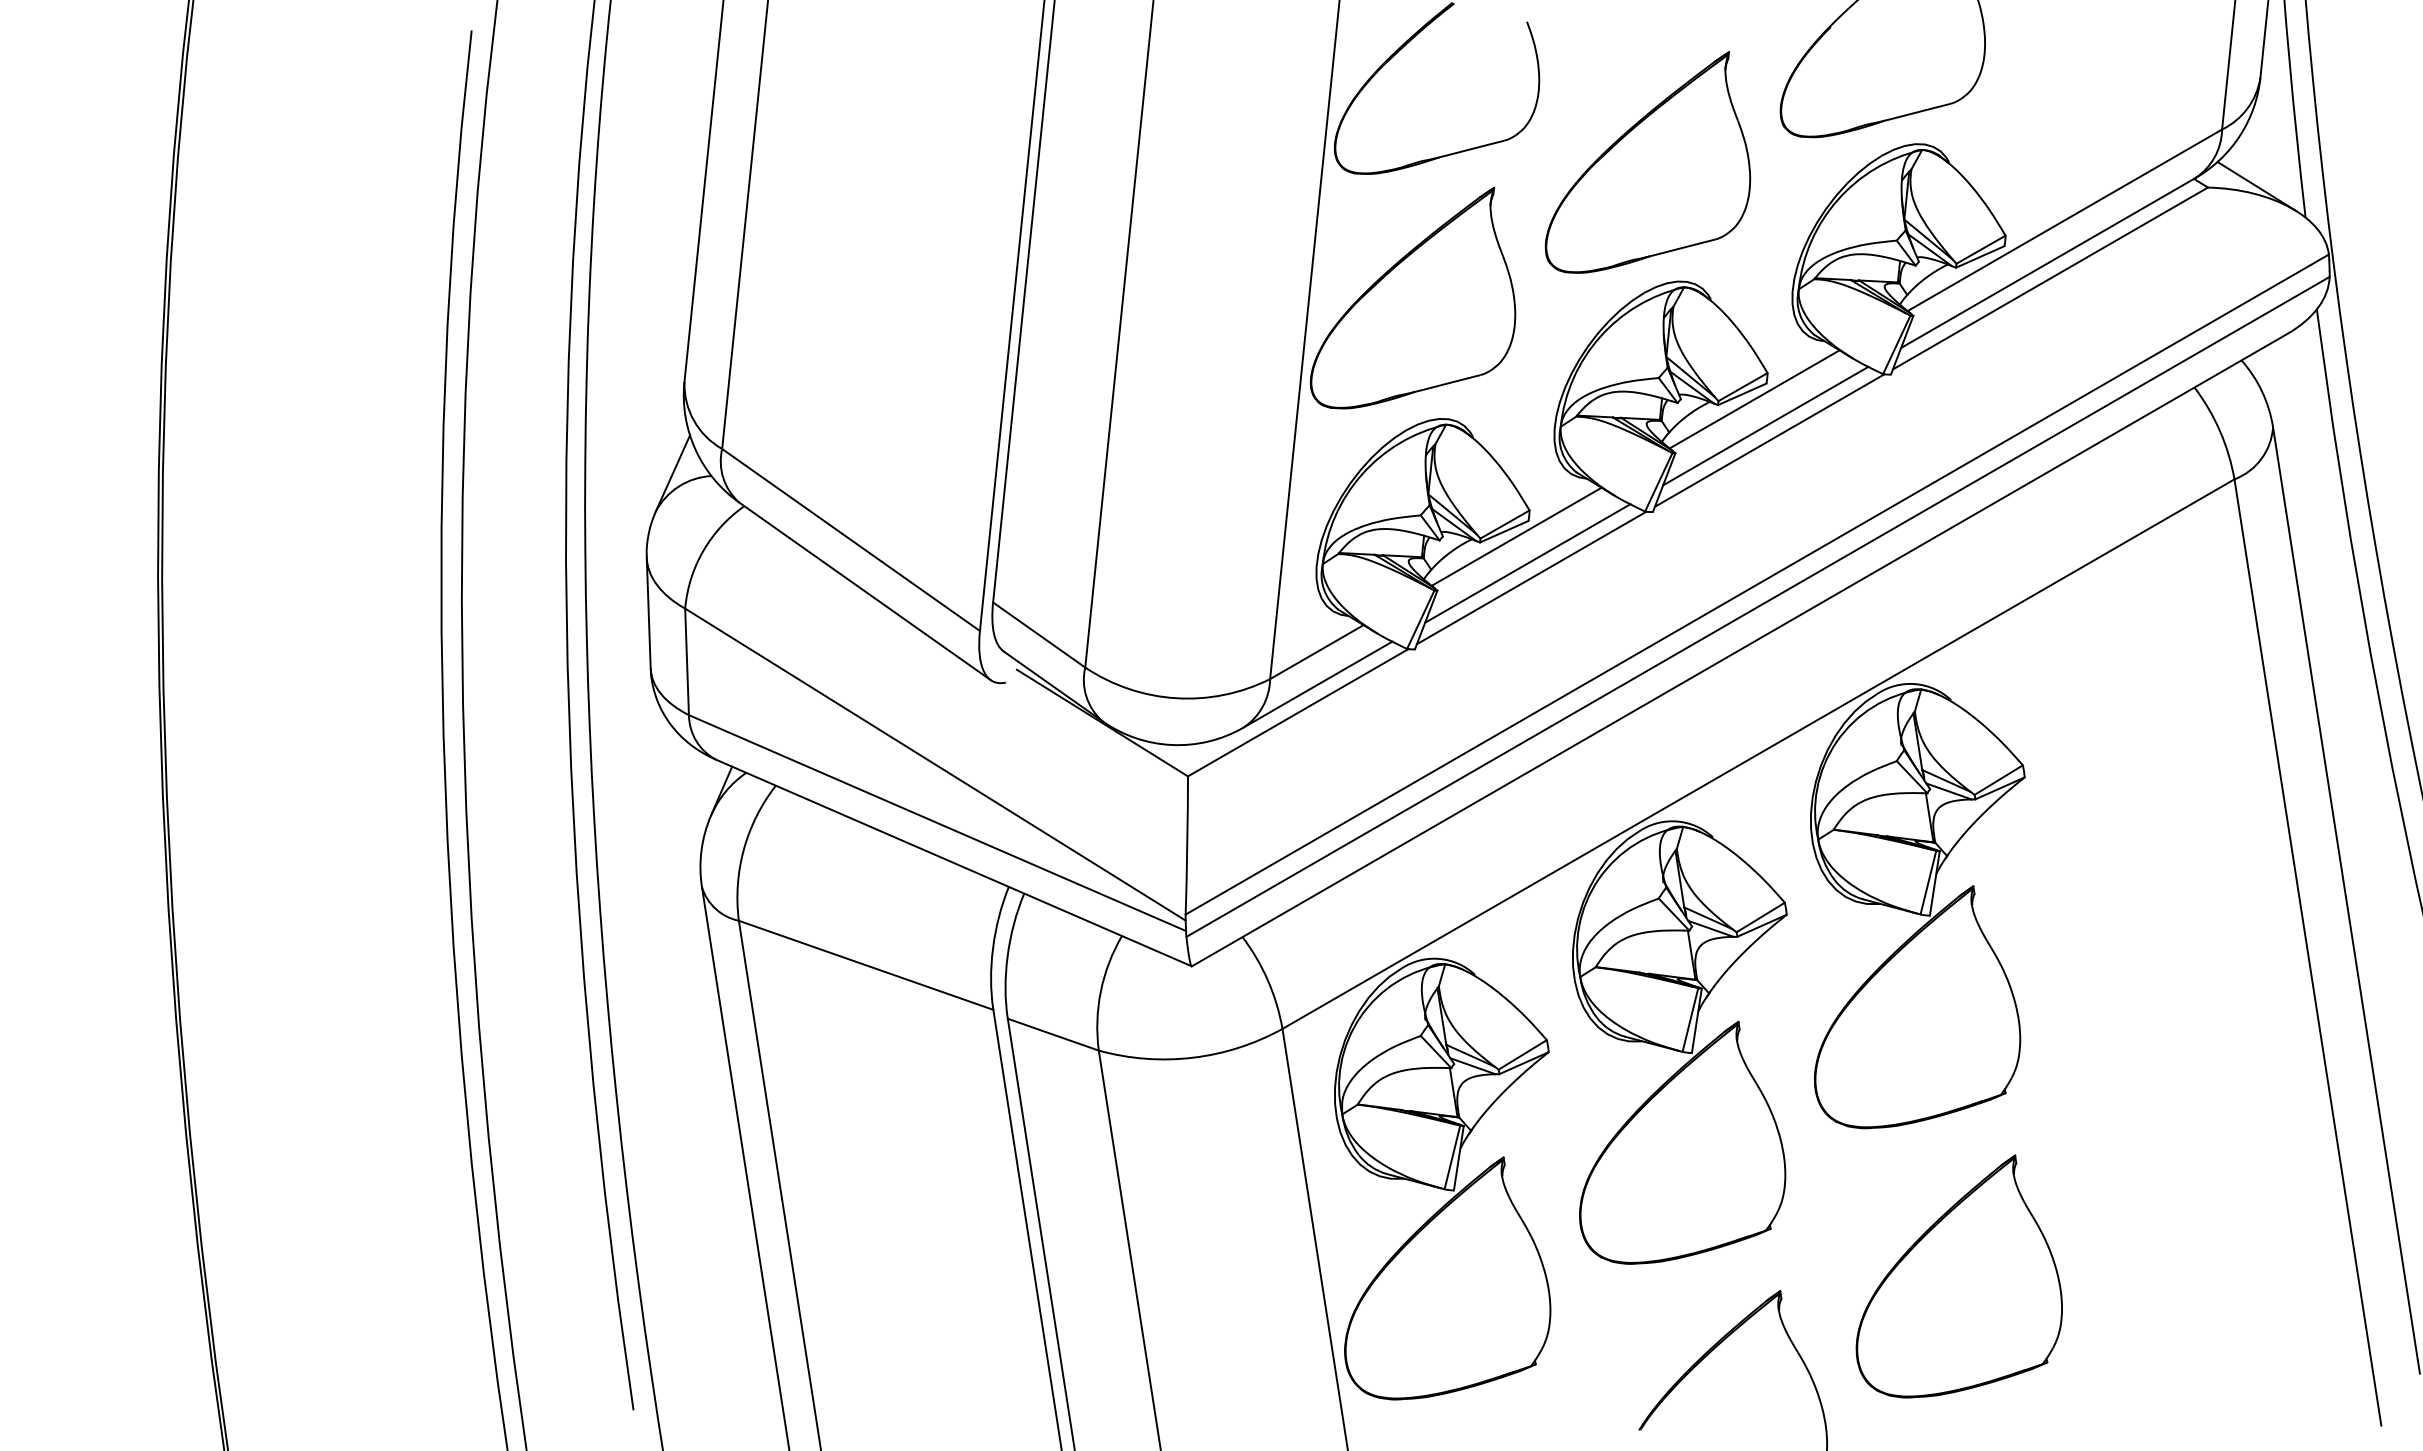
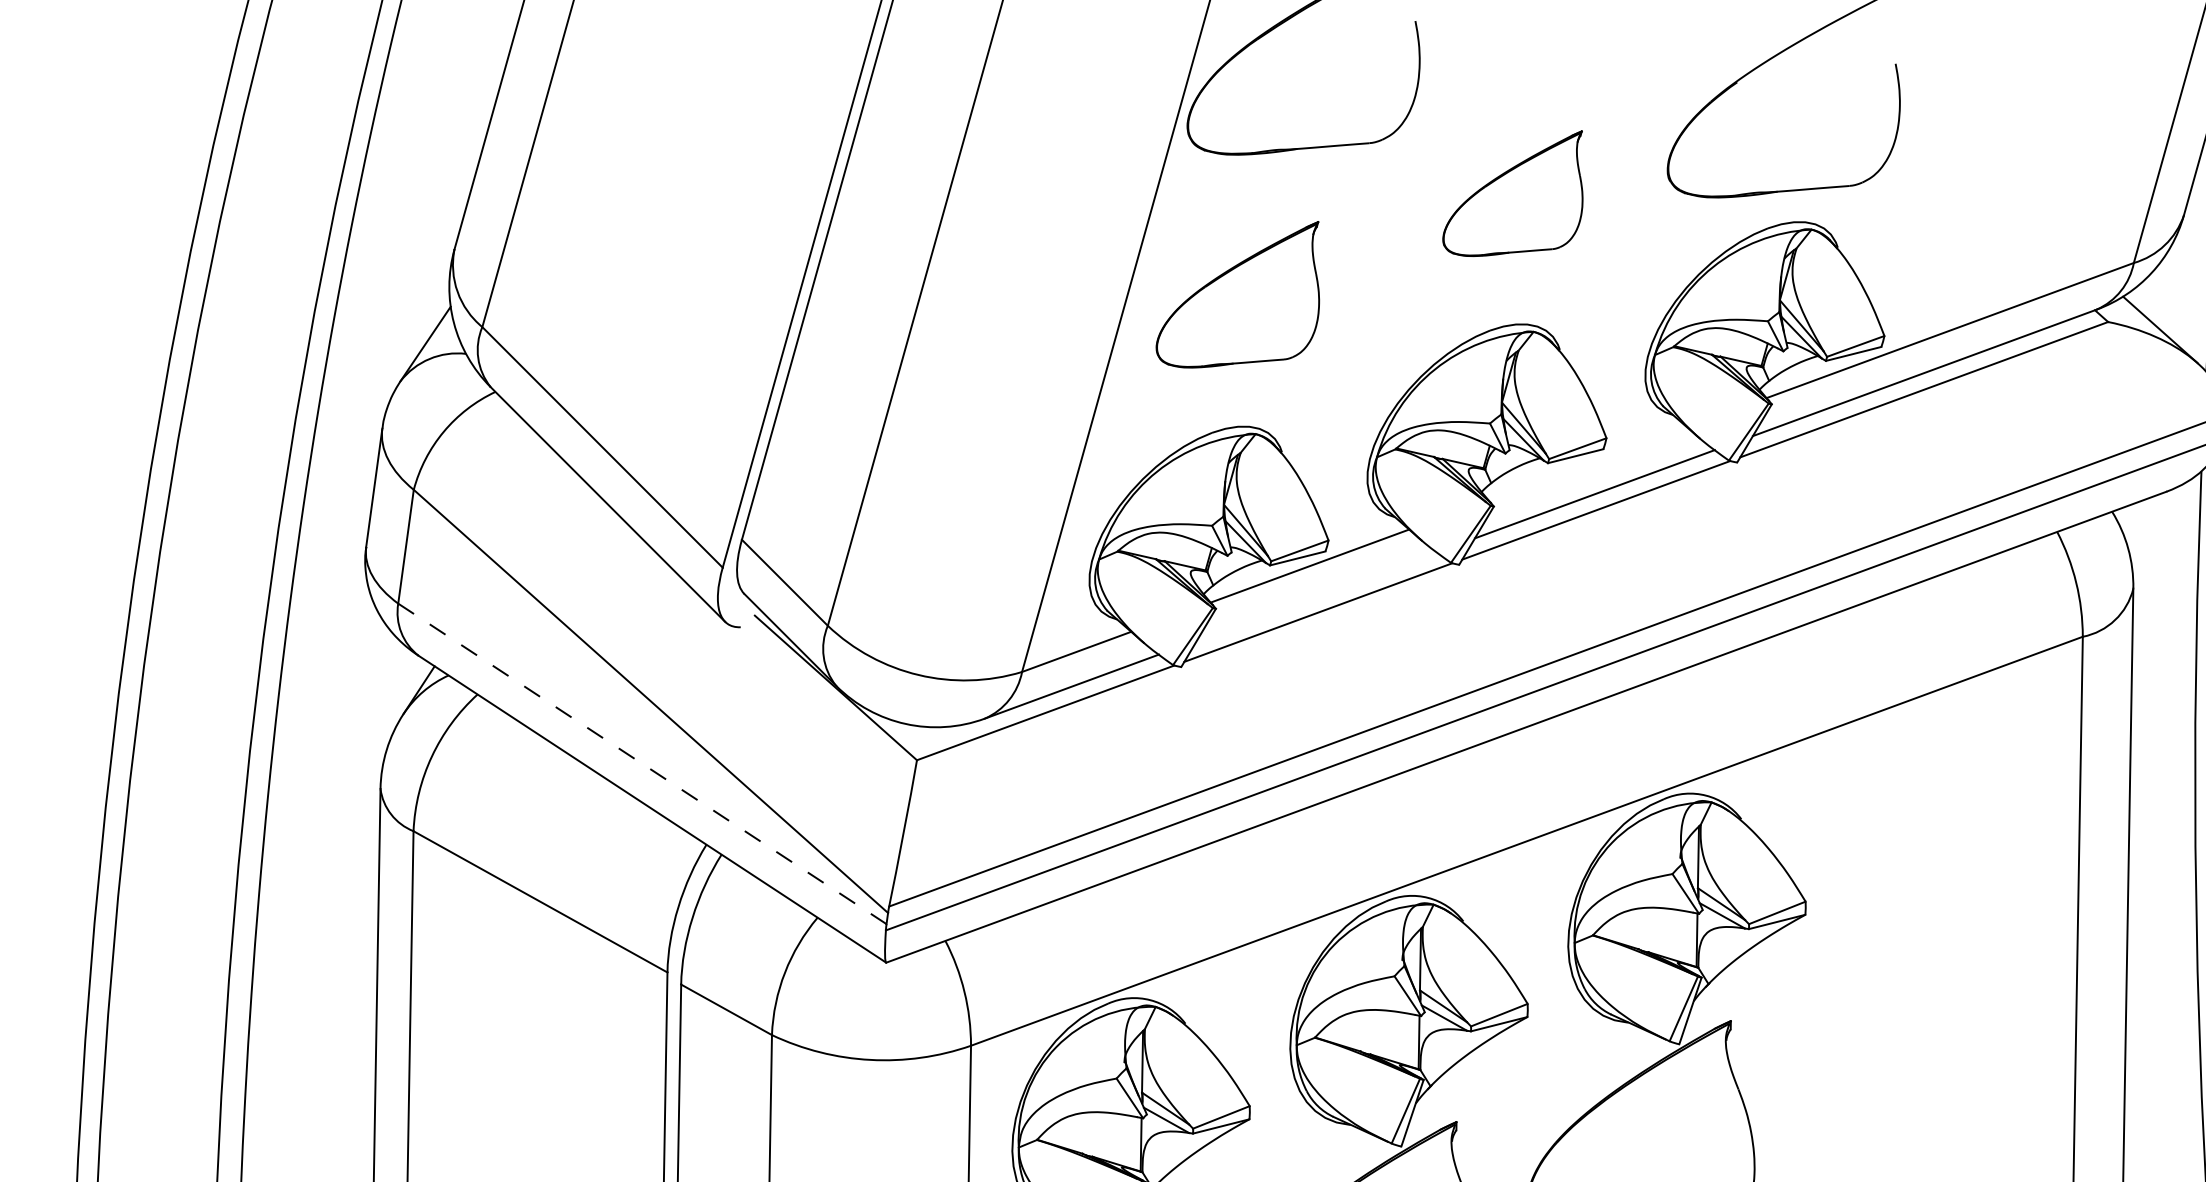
part: (1647, 162) -> (1517, 192), size x0.6
part: (1413, 297) -> (1244, 293), size x0.7
line: (1754, 399) -> (1587, 463), removed
line: (1527, 563) -> (1316, 596), removed
line: (937, 823) -> (642, 764), solid -> dashed

